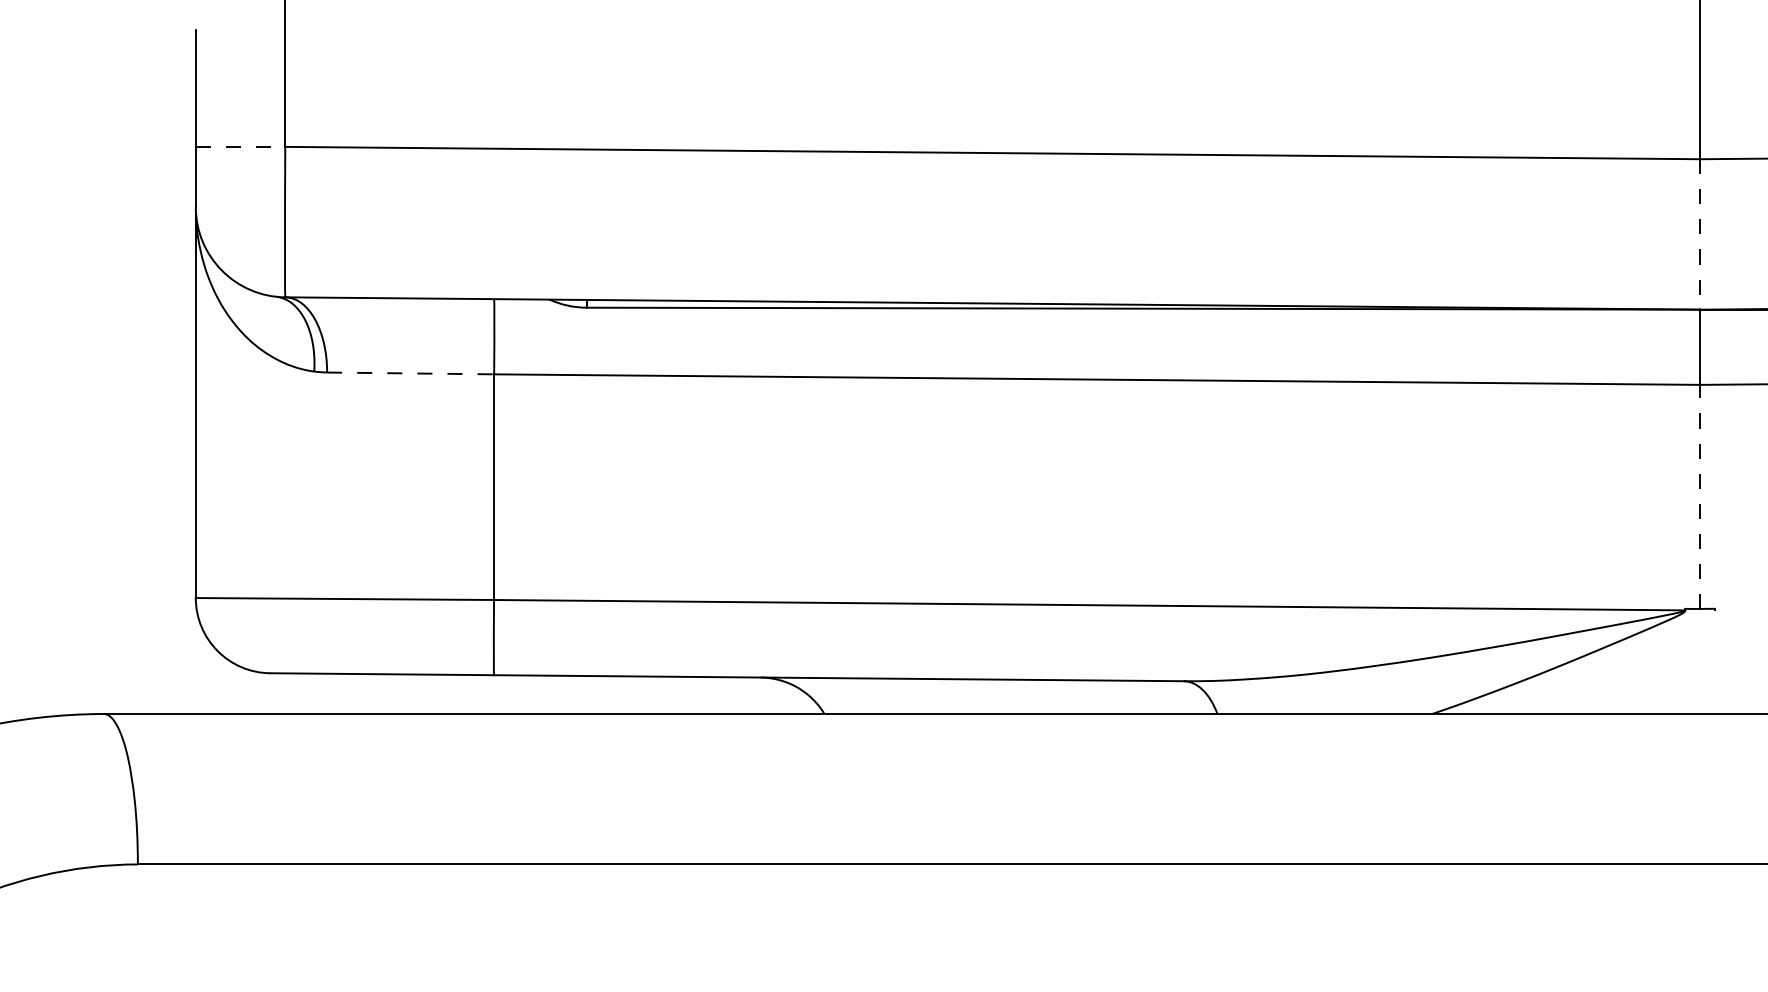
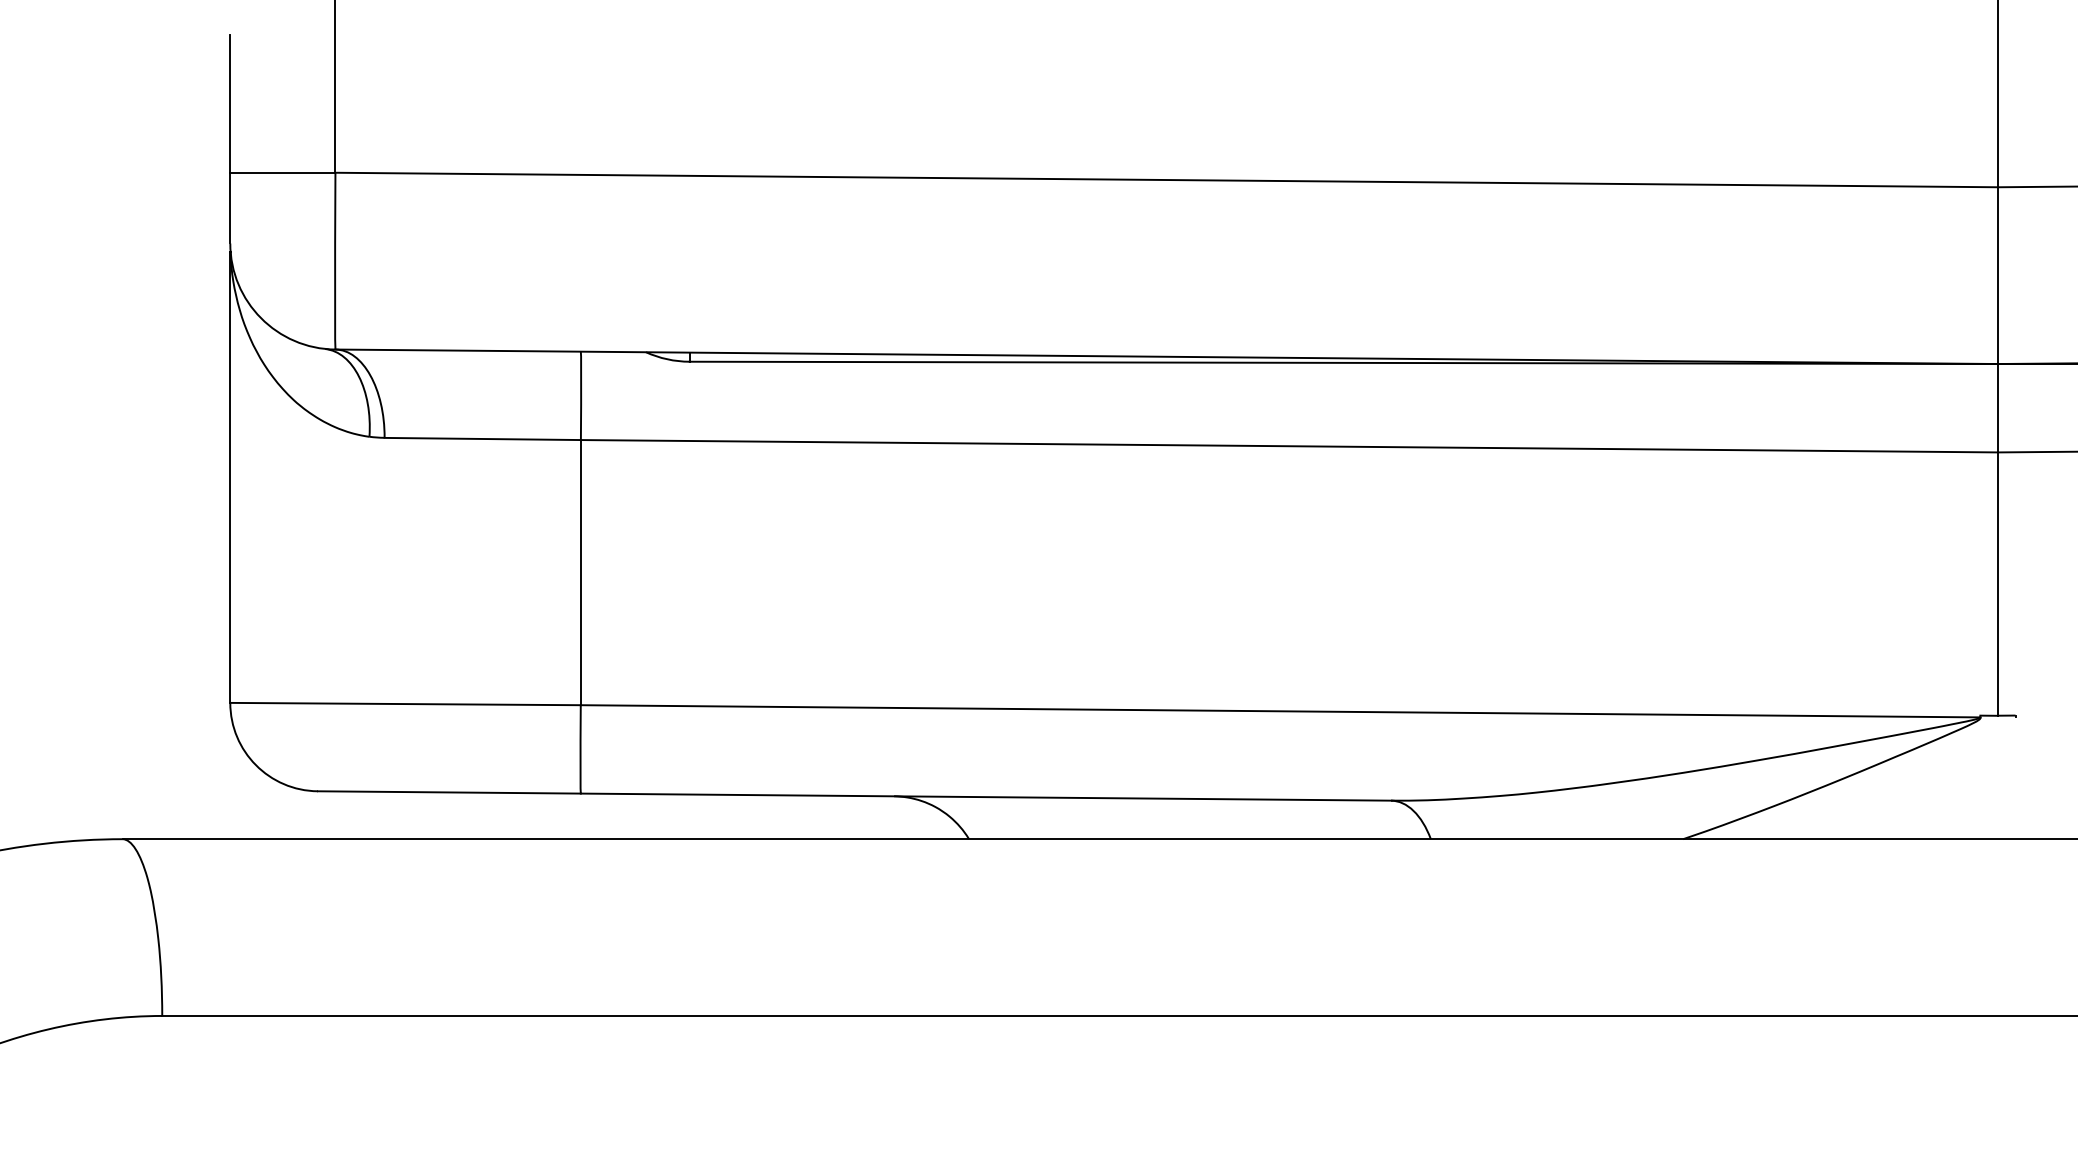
line: (240, 146) -> (282, 172), dashed -> solid
line: (1700, 234) -> (1998, 275), dashed -> solid
line: (411, 373) -> (483, 439), dashed -> solid
line: (1700, 496) -> (1998, 583), dashed -> solid

